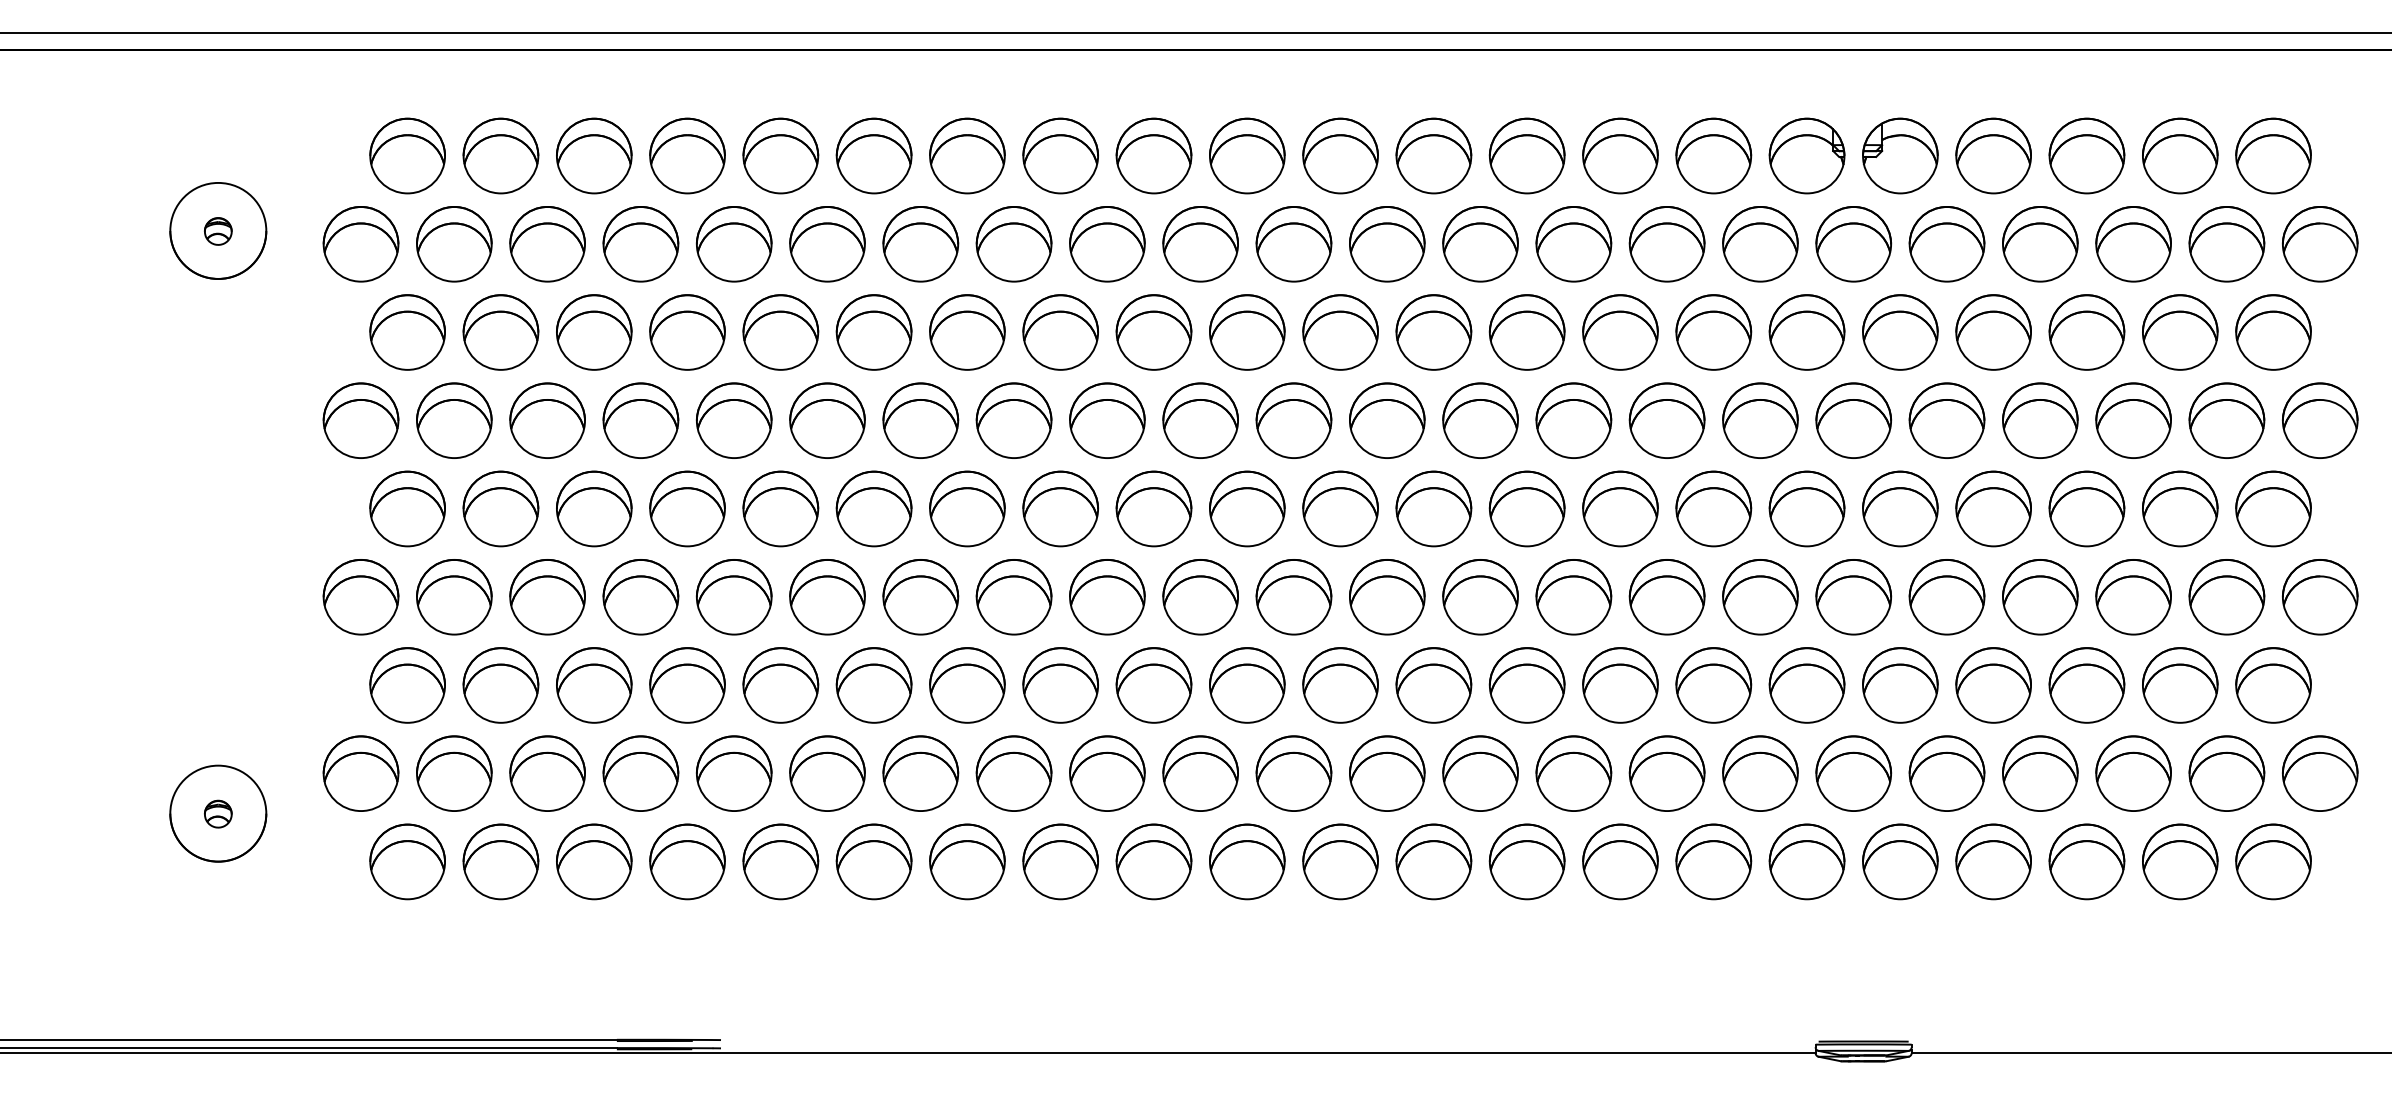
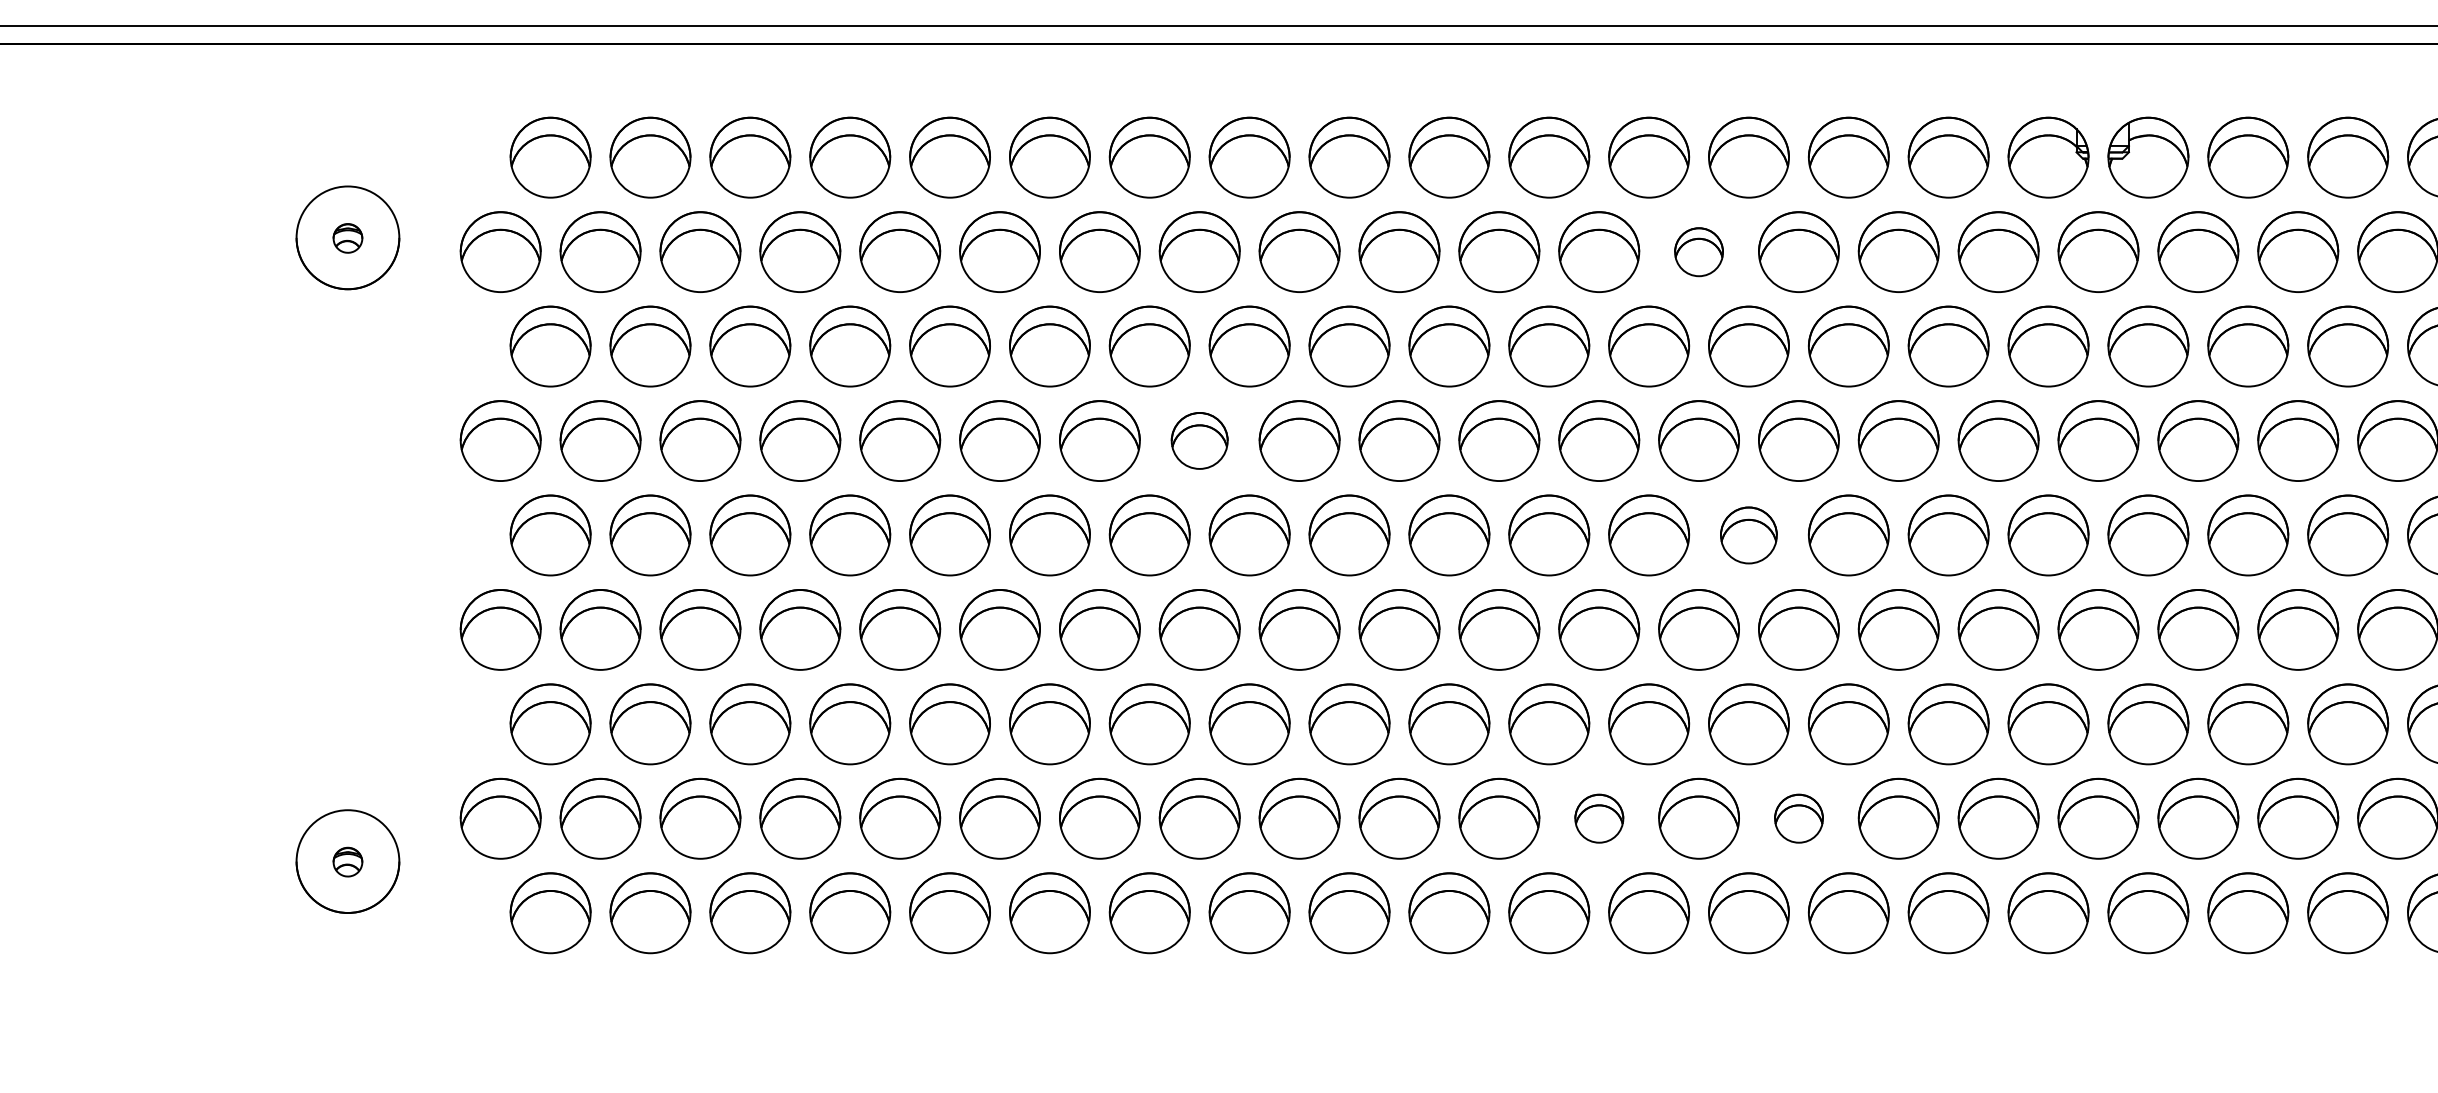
part: (1480, 244) -> (1698, 252), size x0.6
part: (1013, 420) -> (1199, 440), size x0.7
part: (1526, 508) -> (1748, 534), size x0.7
part: (1387, 773) -> (1599, 818), size x0.6
part: (1573, 773) -> (1798, 818), size x0.6

